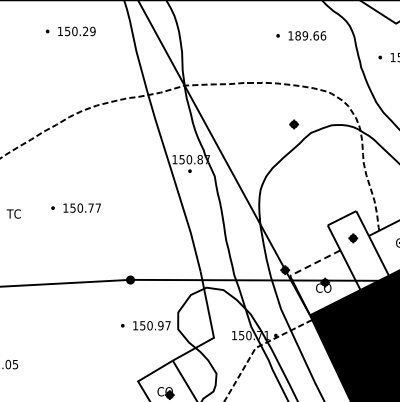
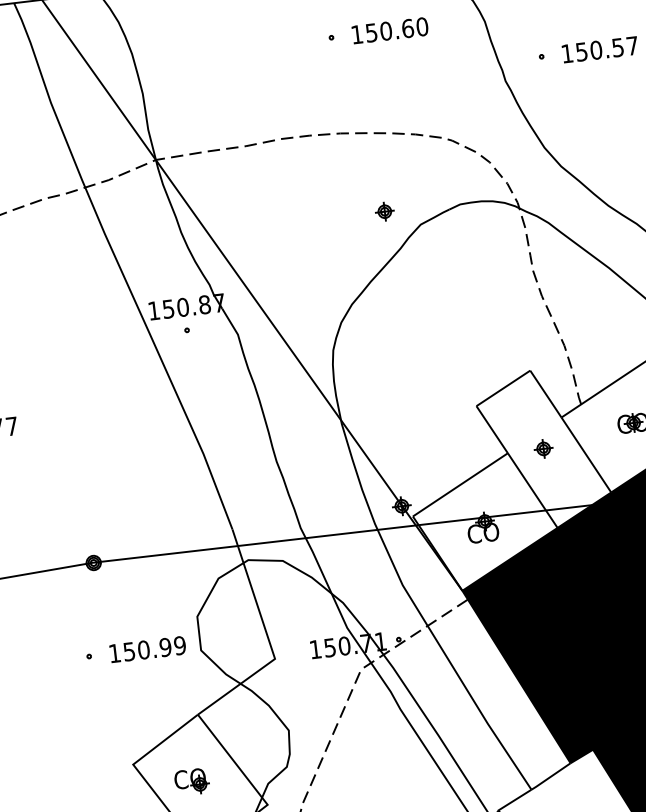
text: (310, 35) -> (396, 29), 189.66 -> 150.60
part: (353, 238) -> (544, 449), moved
line: (314, 263) -> (458, 485), dashed -> solid
text: (167, 325) -> (178, 645), 150.97 -> 150.99

